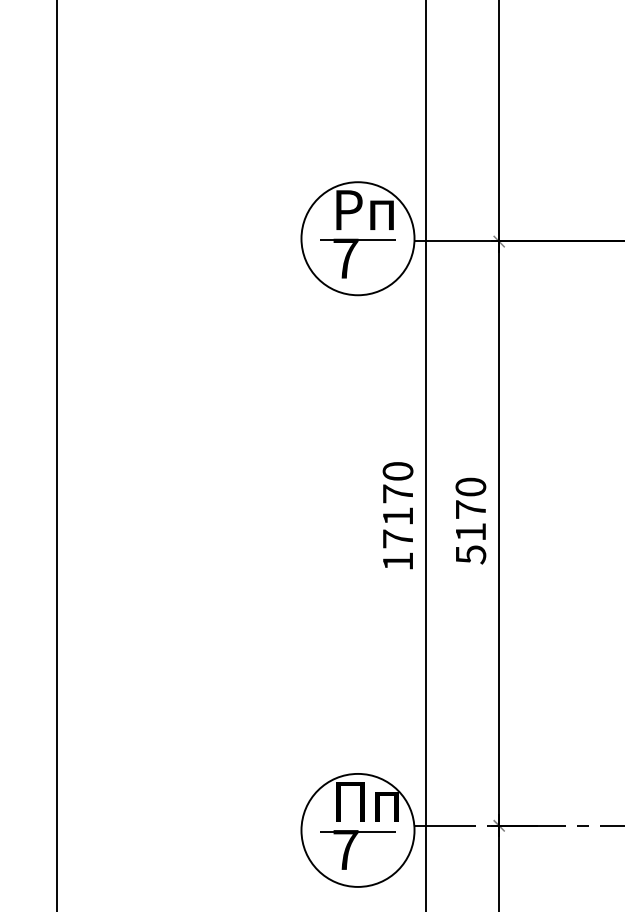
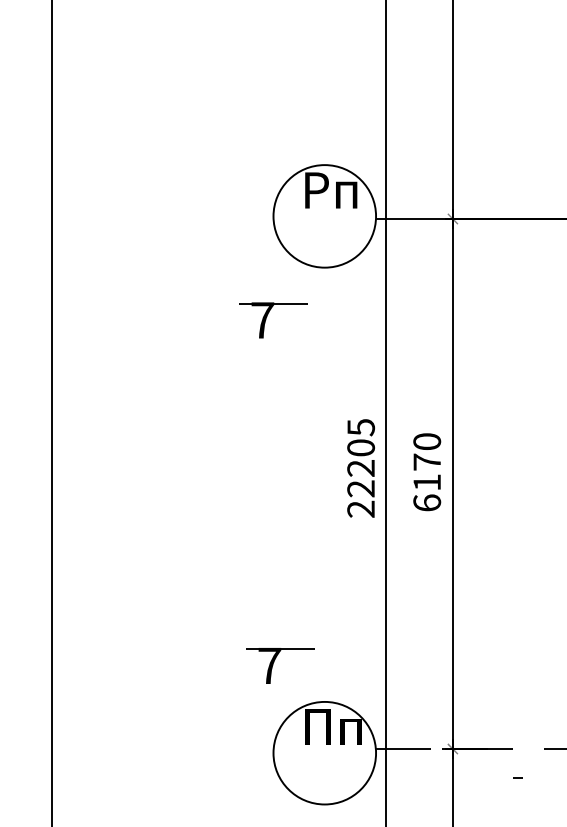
part: (349, 257) -> (266, 319), moved
text: (398, 516) -> (361, 468), 17170 -> 22205
text: (471, 554) -> (427, 502), 5170 -> 6170
line: (582, 825) -> (517, 777), moved
part: (351, 846) -> (274, 662), moved

